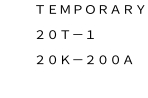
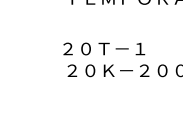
text: (65, 34) -> (104, 48), moved

